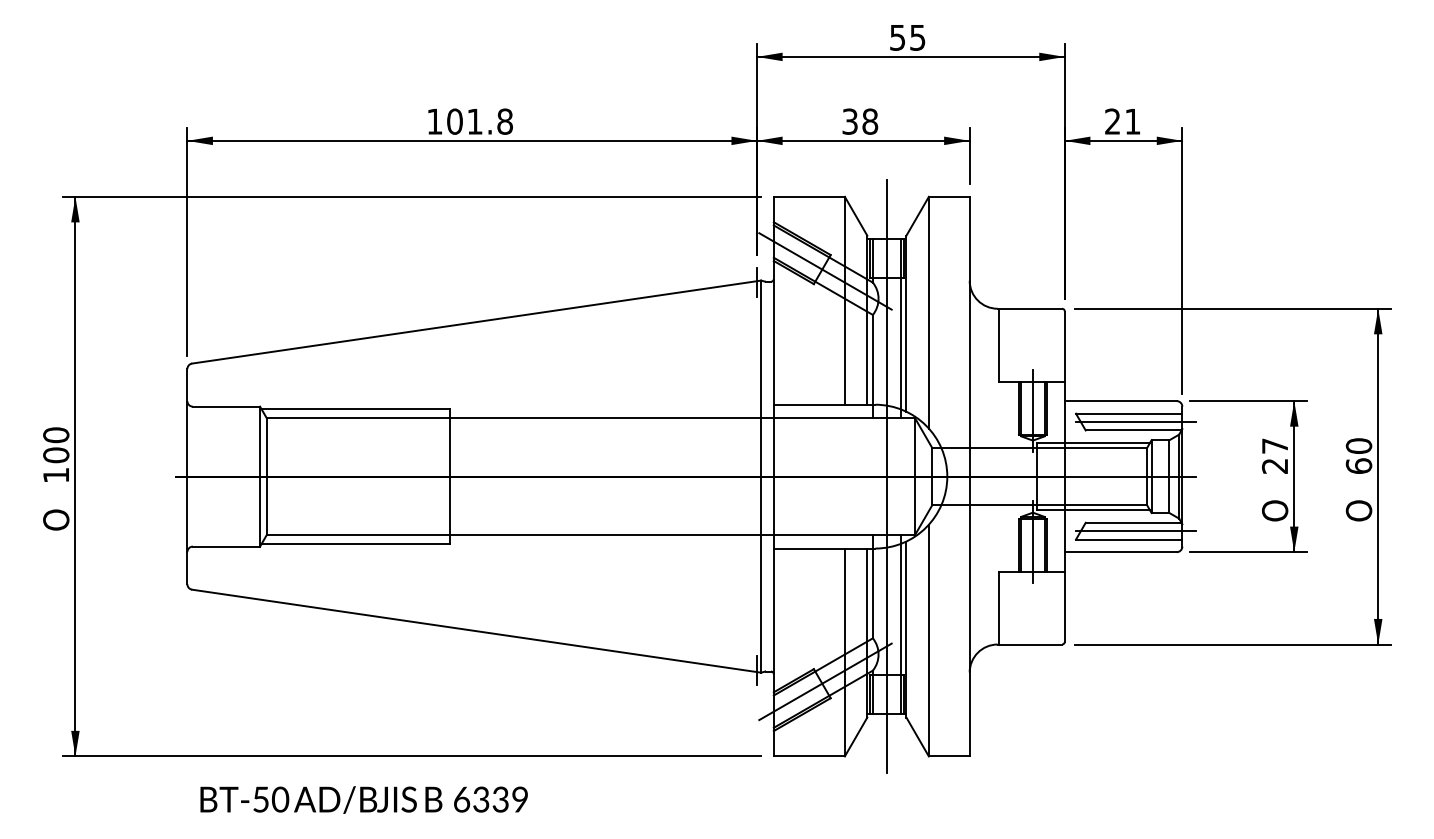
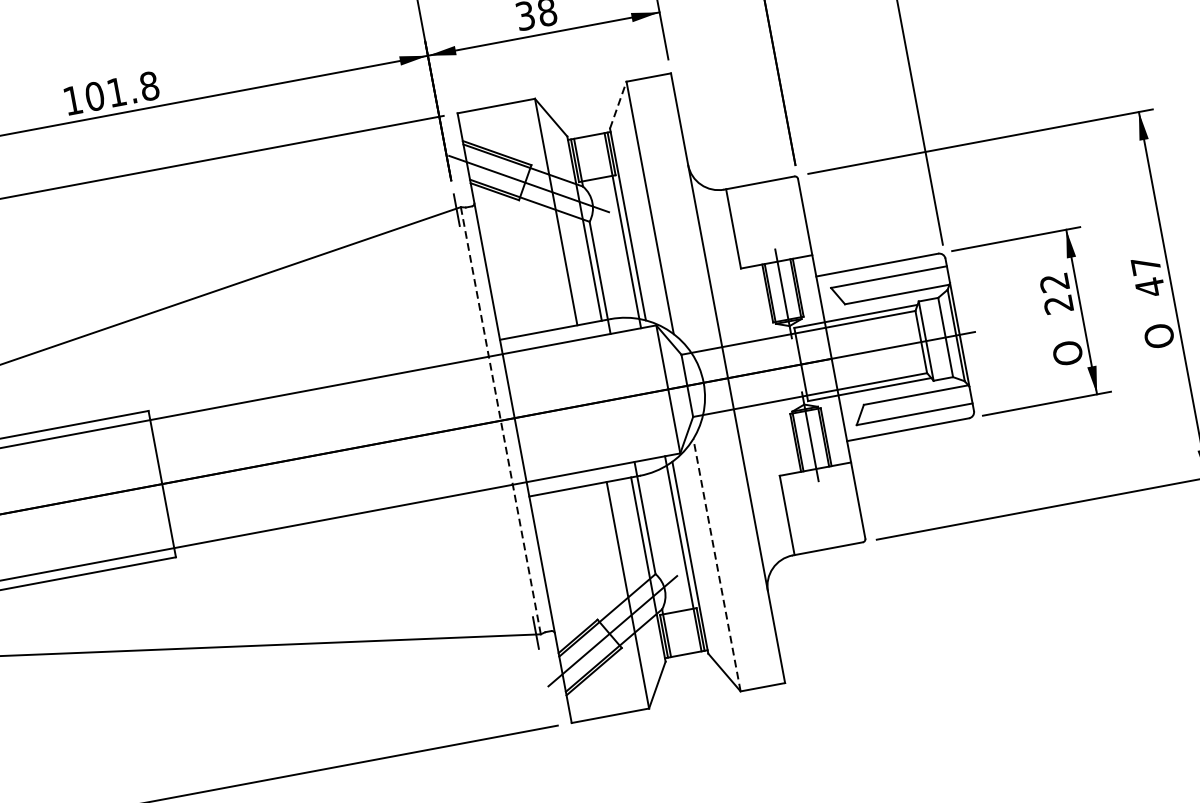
line: (917, 215) -> (617, 104), solid -> dashed
line: (1136, 422) -> (898, 285), removed
text: (1274, 445) -> (1053, 282), 27 -> 22
text: (1358, 456) -> (1147, 277), 60 -> 47
line: (886, 476) -> (637, 395), removed
line: (761, 477) -> (501, 421), solid -> dashed
line: (1136, 531) -> (920, 403), removed
line: (928, 640) -> (716, 565), solid -> dashed

